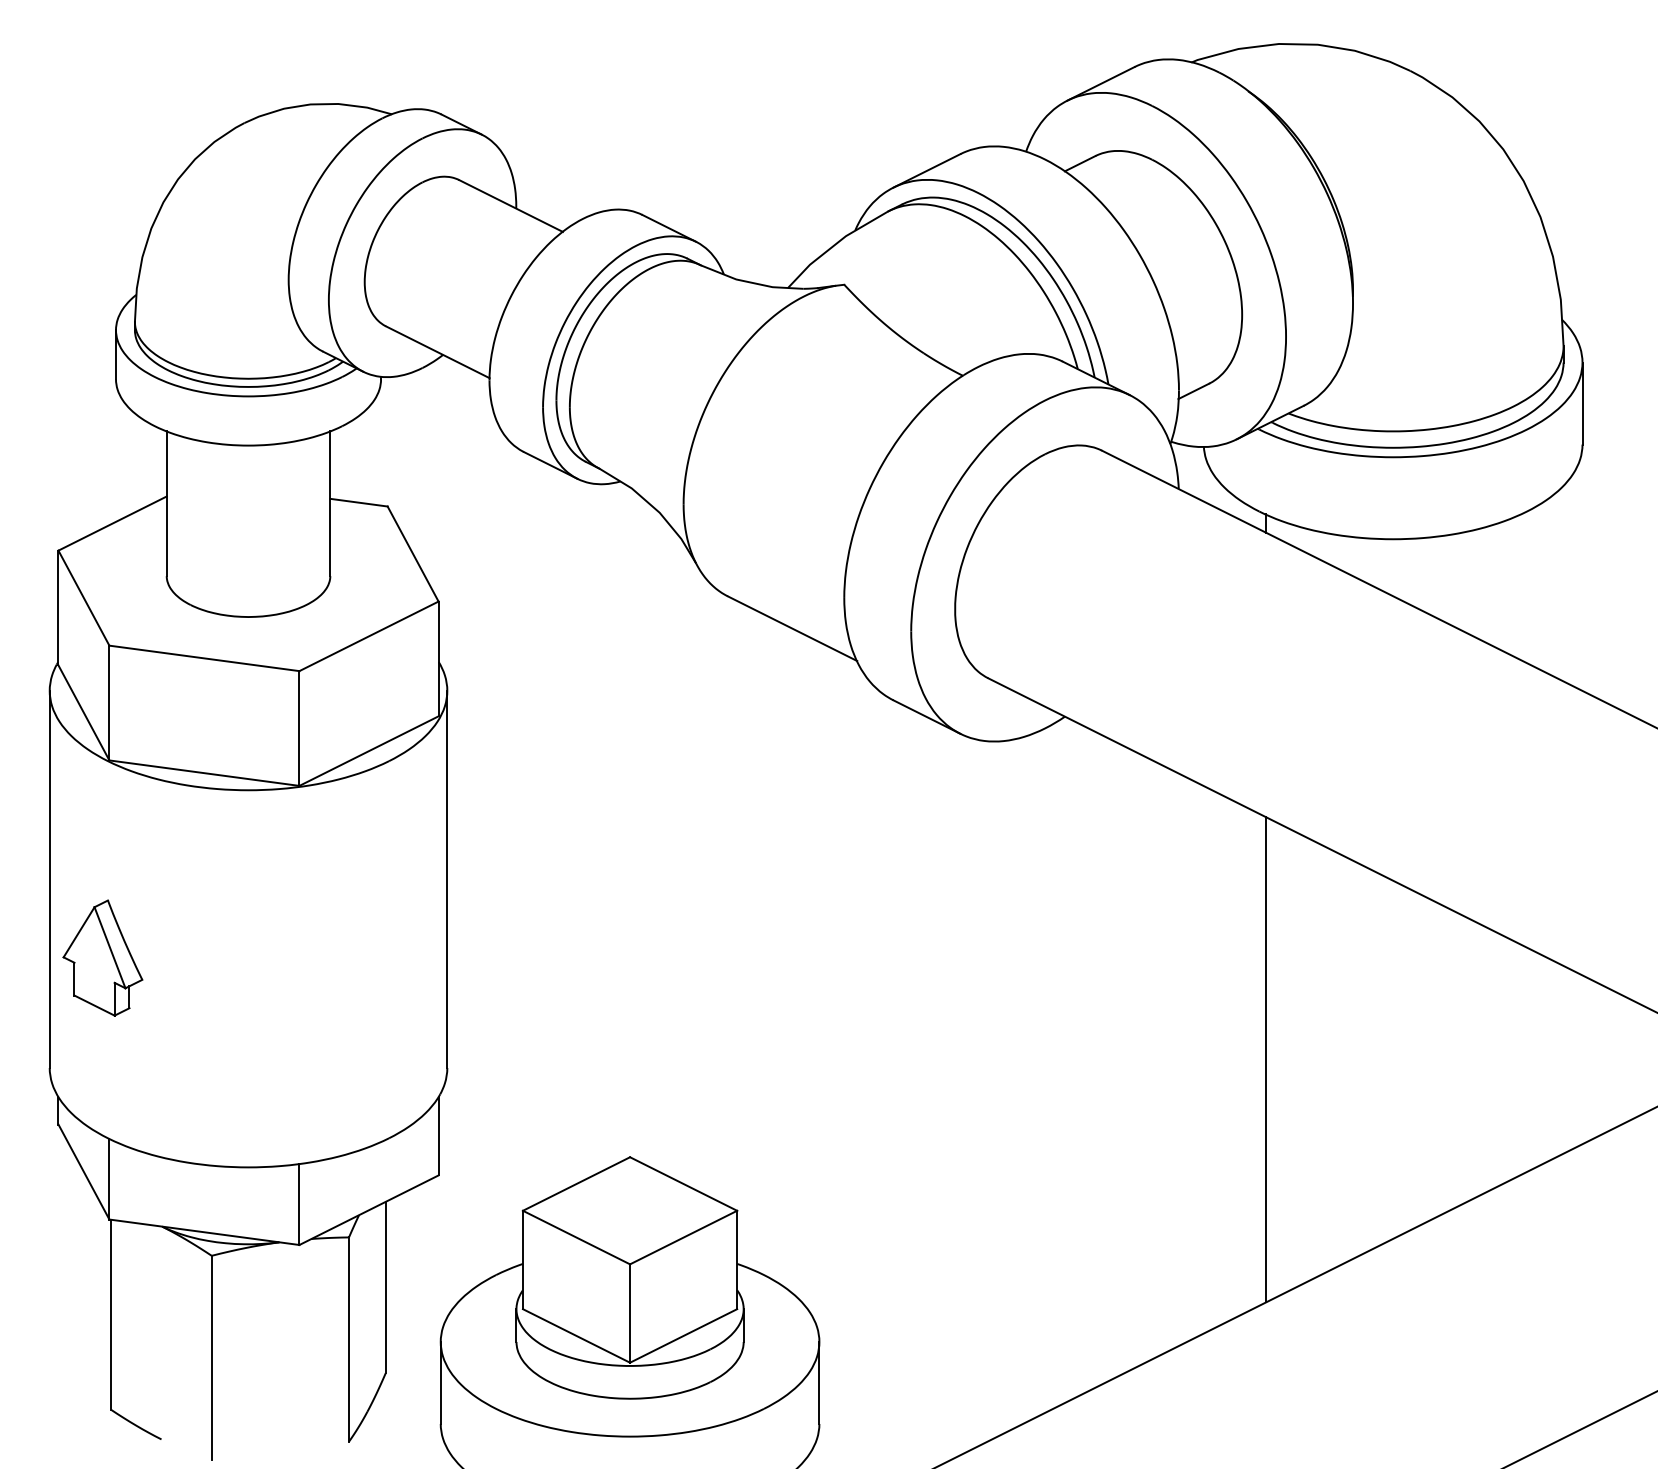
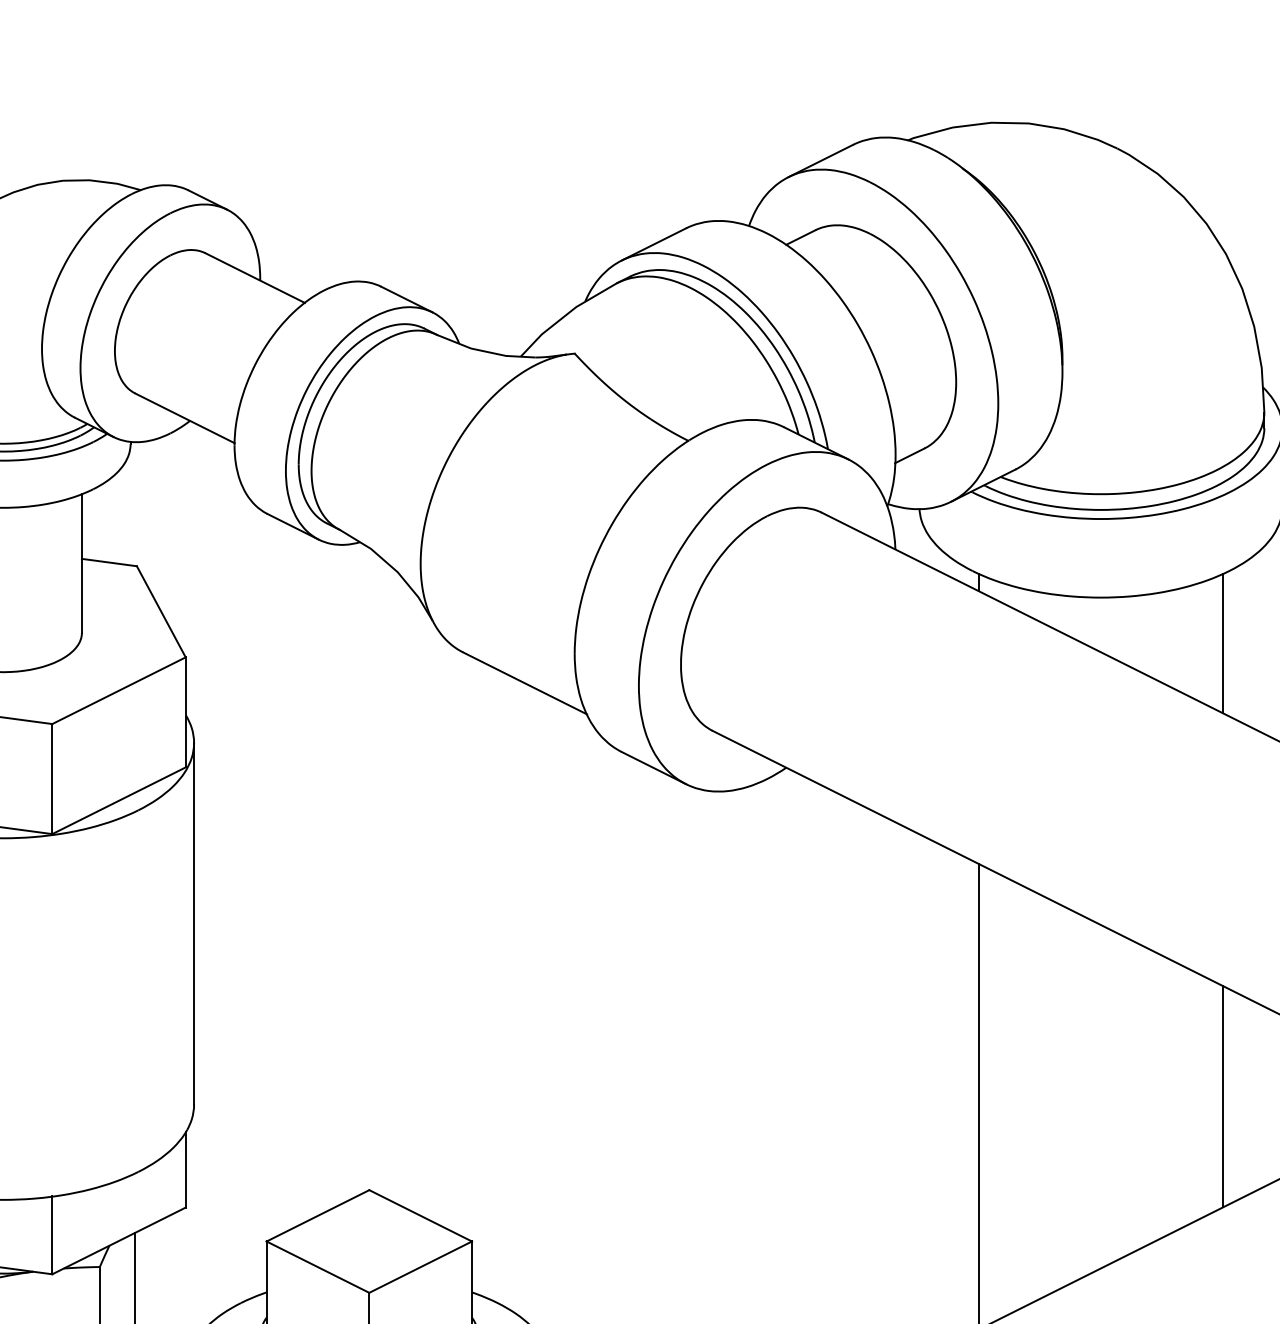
line: (1520, 586) -> (1223, 642), added
line: (1520, 1059) -> (1223, 1096), added

